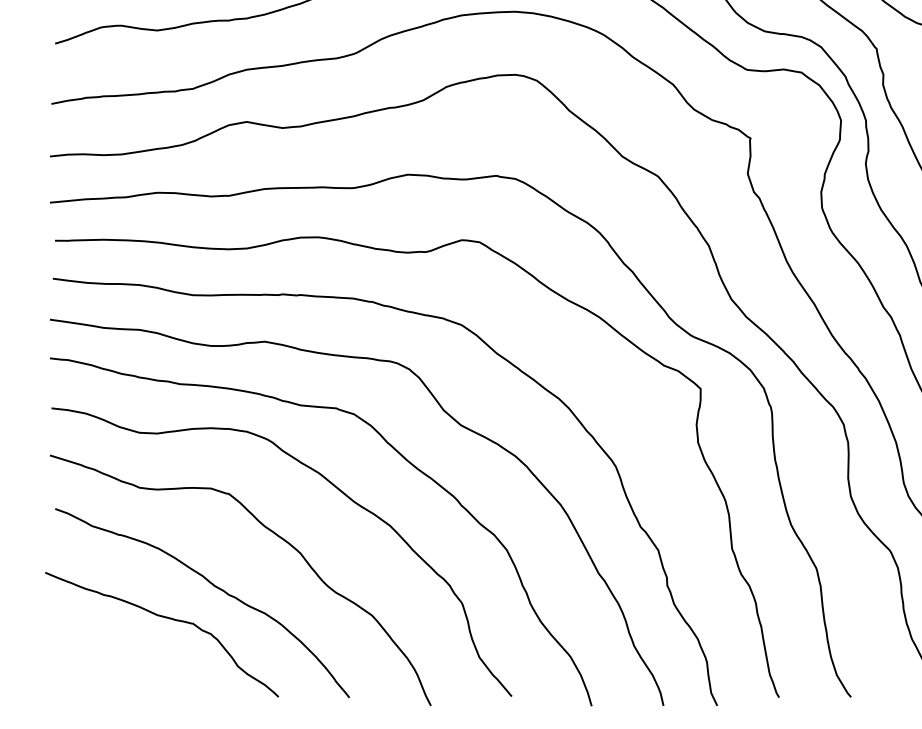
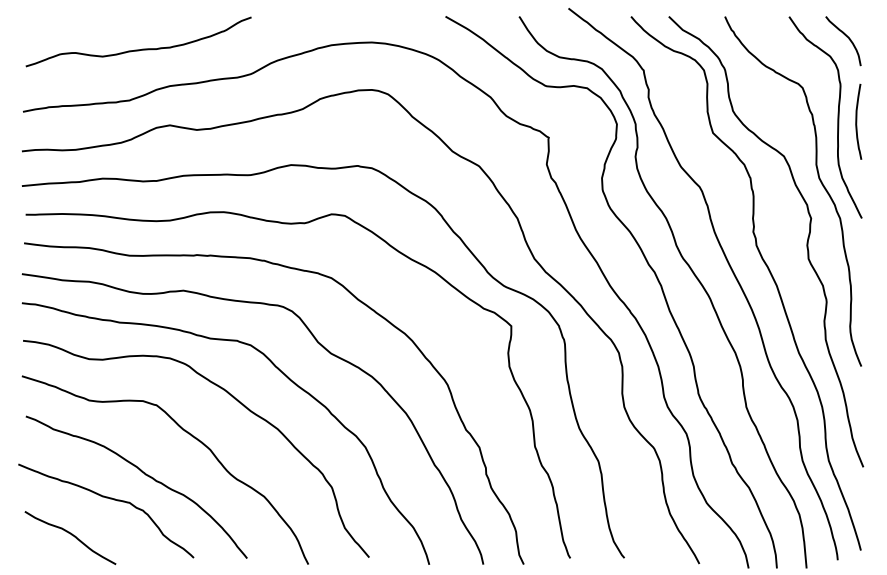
curve: (115, 667) -> (71, 535), added

